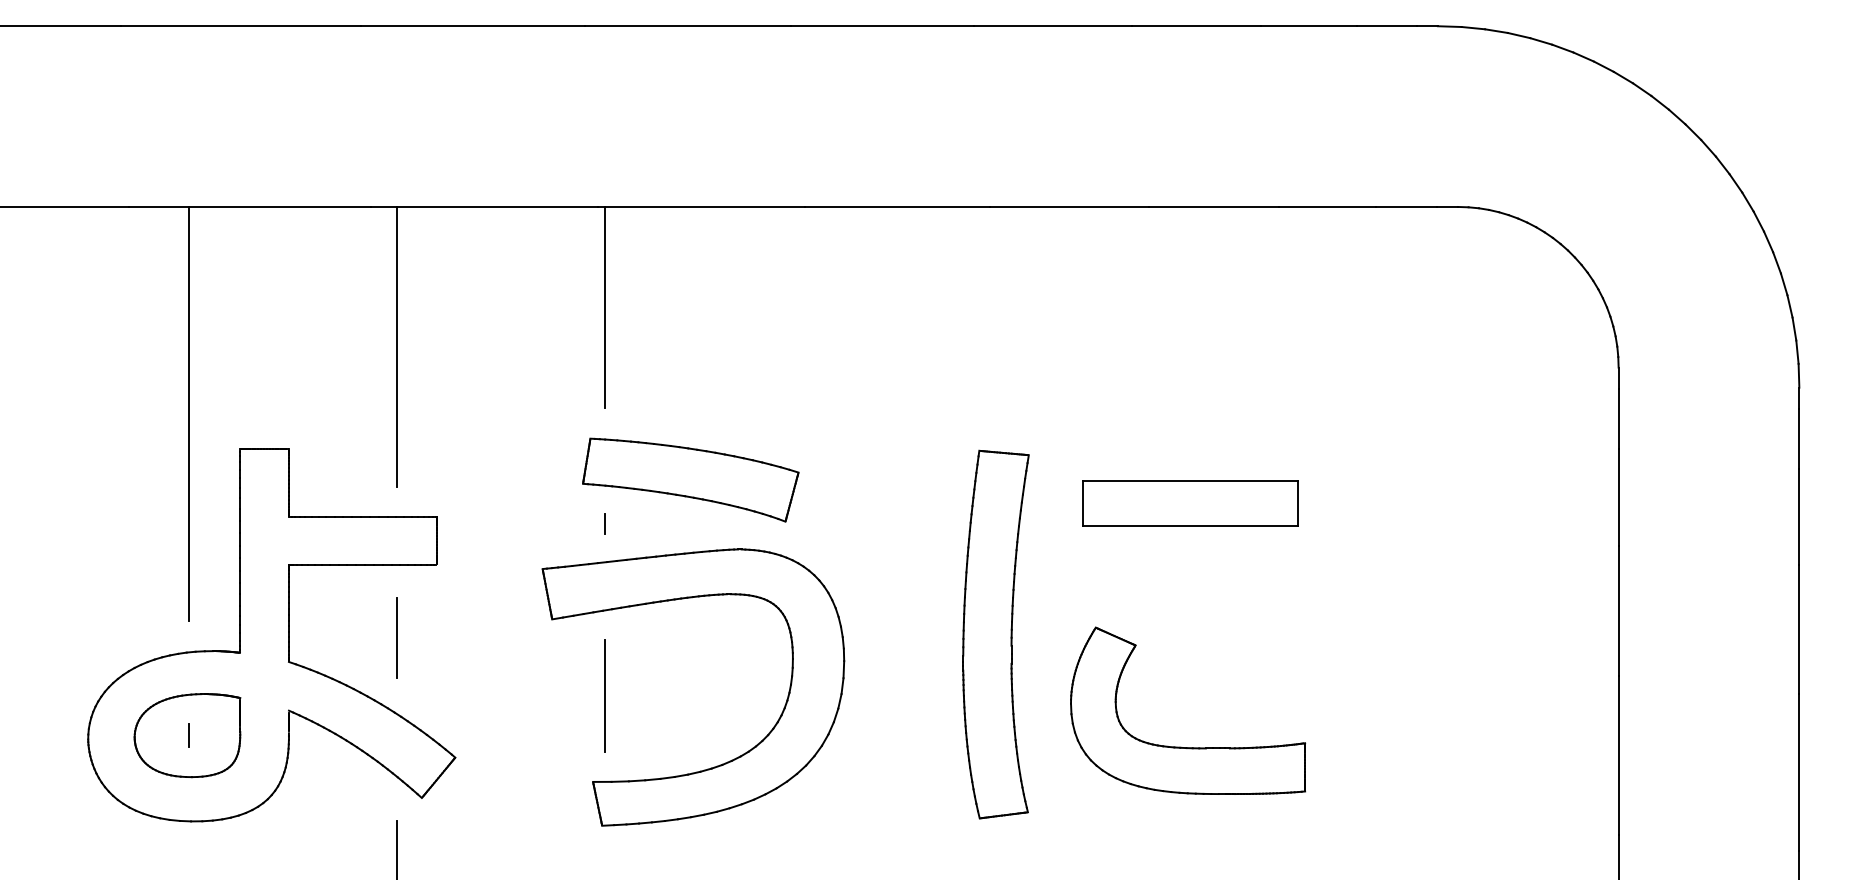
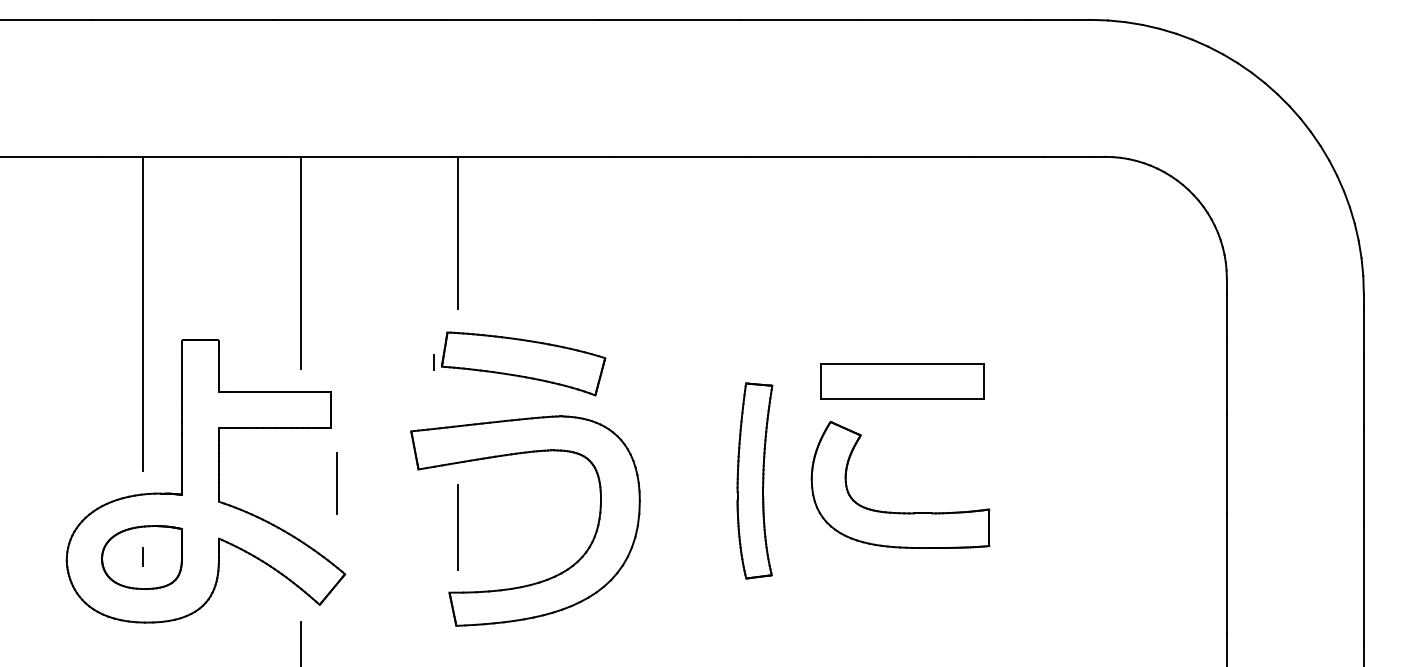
line: (604, 523) -> (433, 361), moved
part: (995, 634) -> (754, 480), size x0.7
line: (396, 637) -> (336, 483), moved
part: (1181, 746) -> (895, 512), moved

